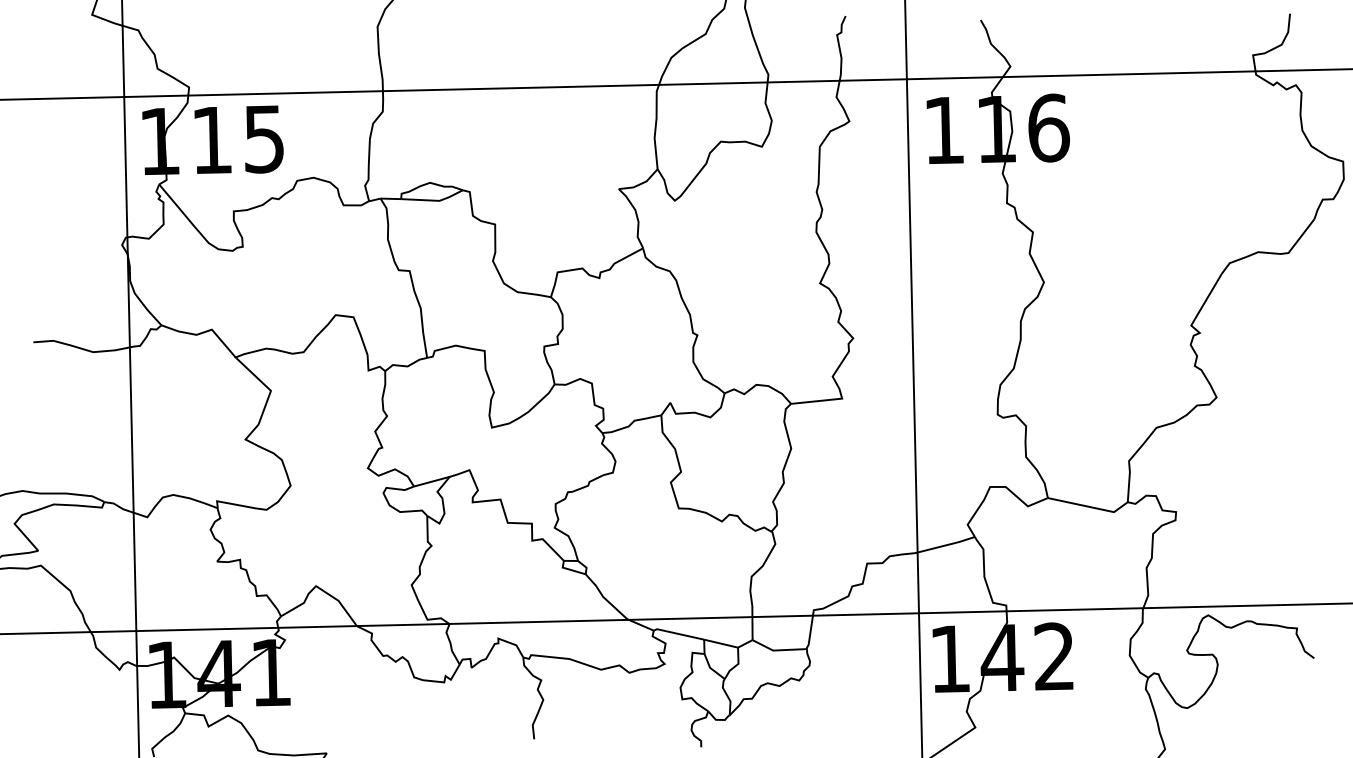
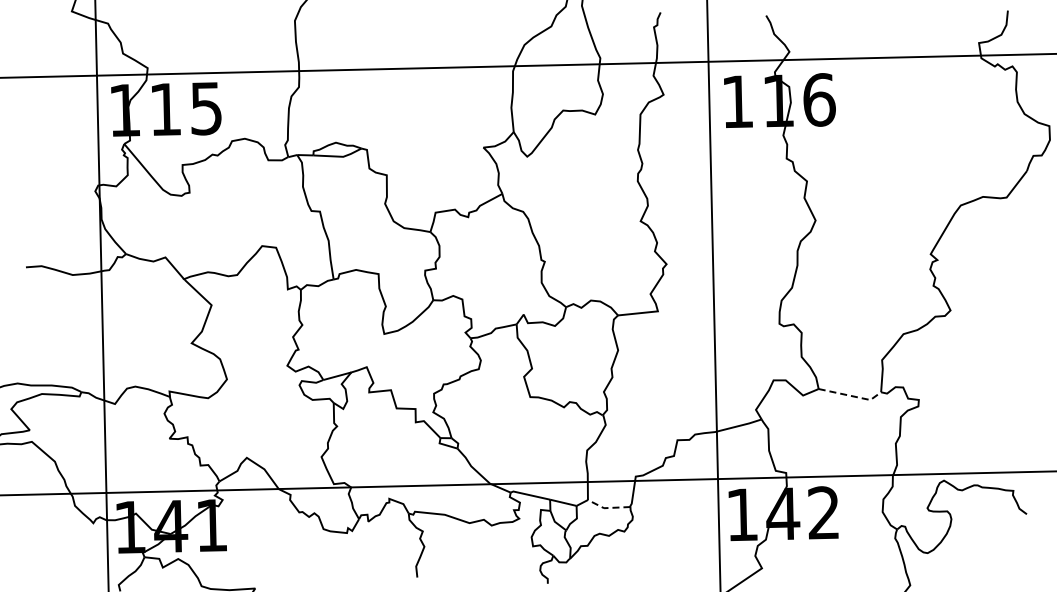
line: (1089, 507) -> (851, 396), solid -> dashed
line: (776, 650) -> (606, 508), solid -> dashed

